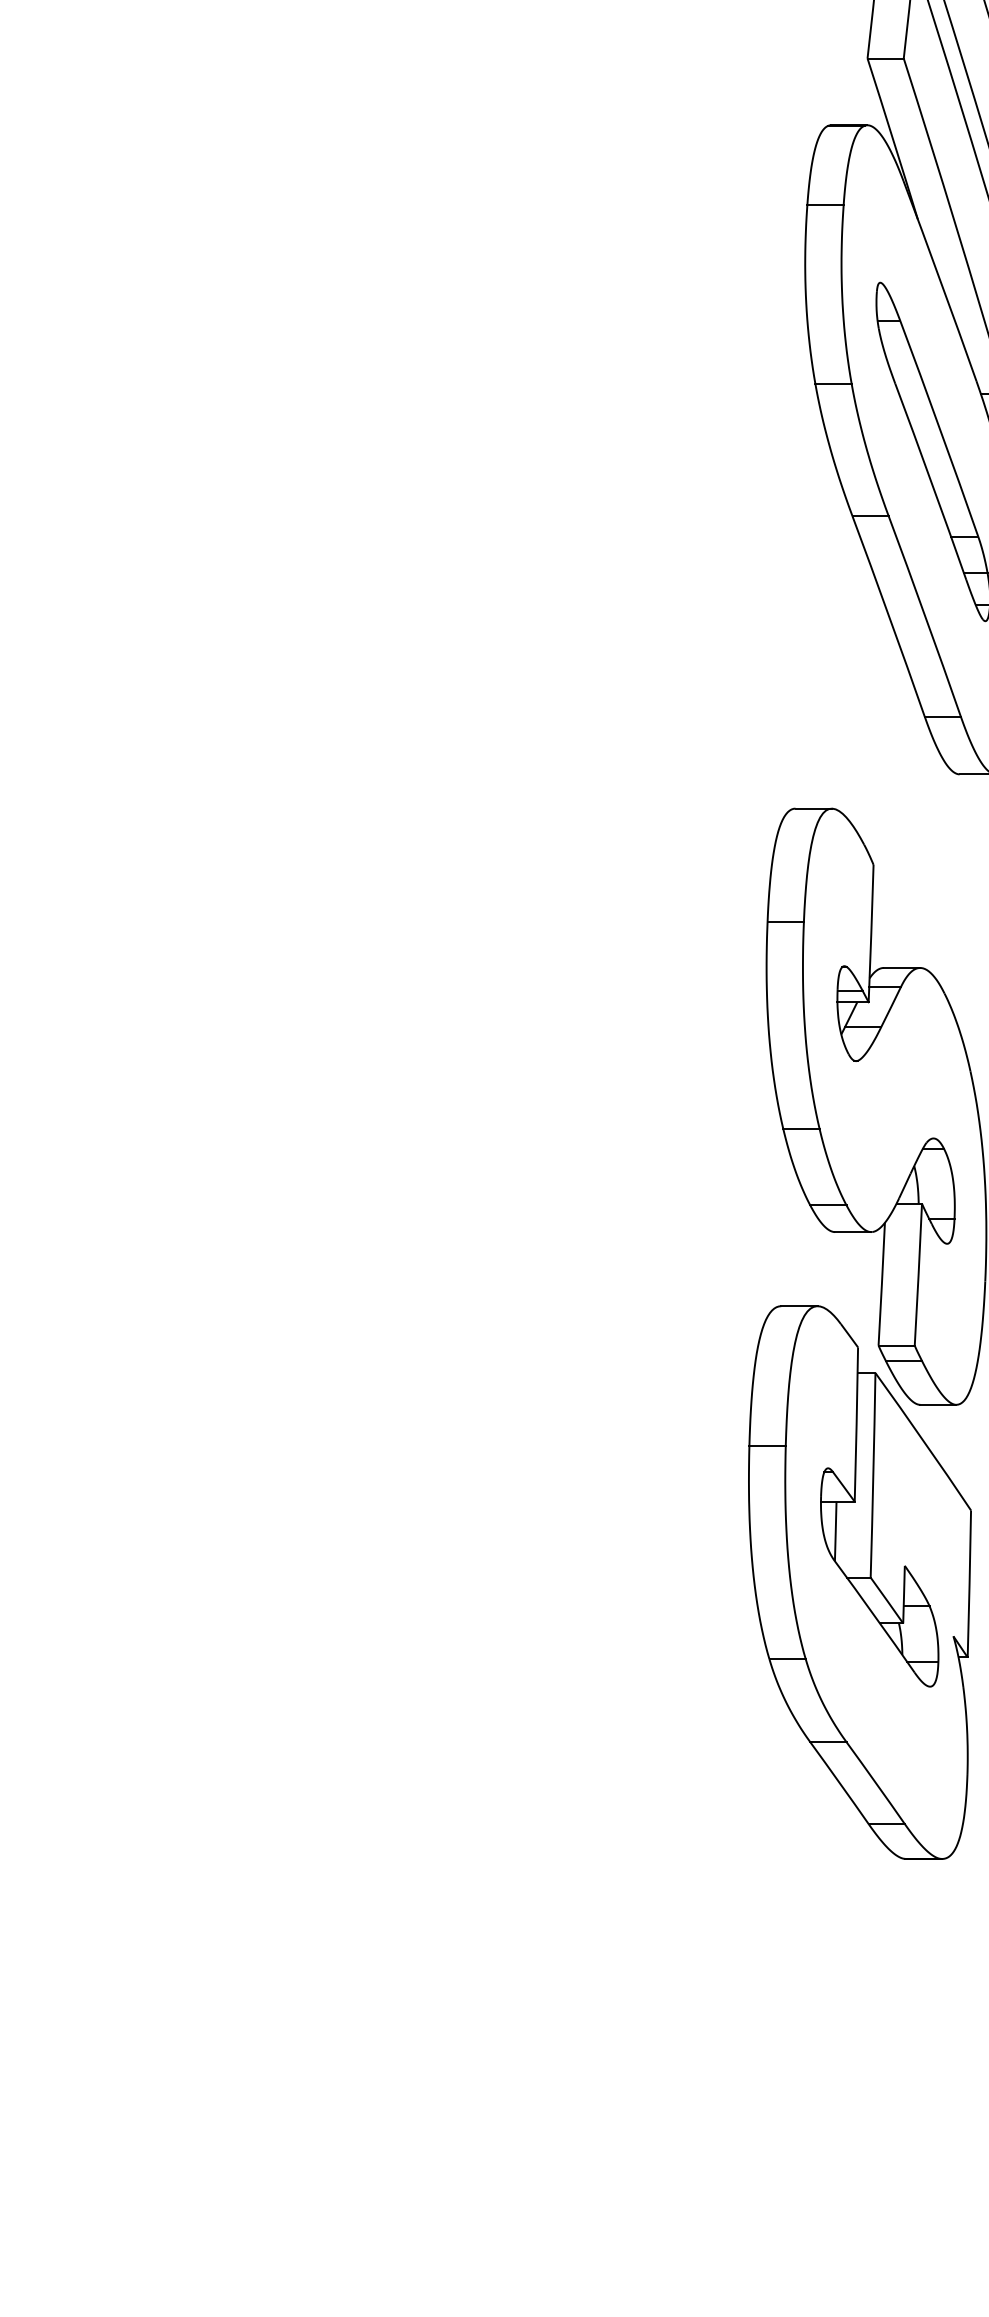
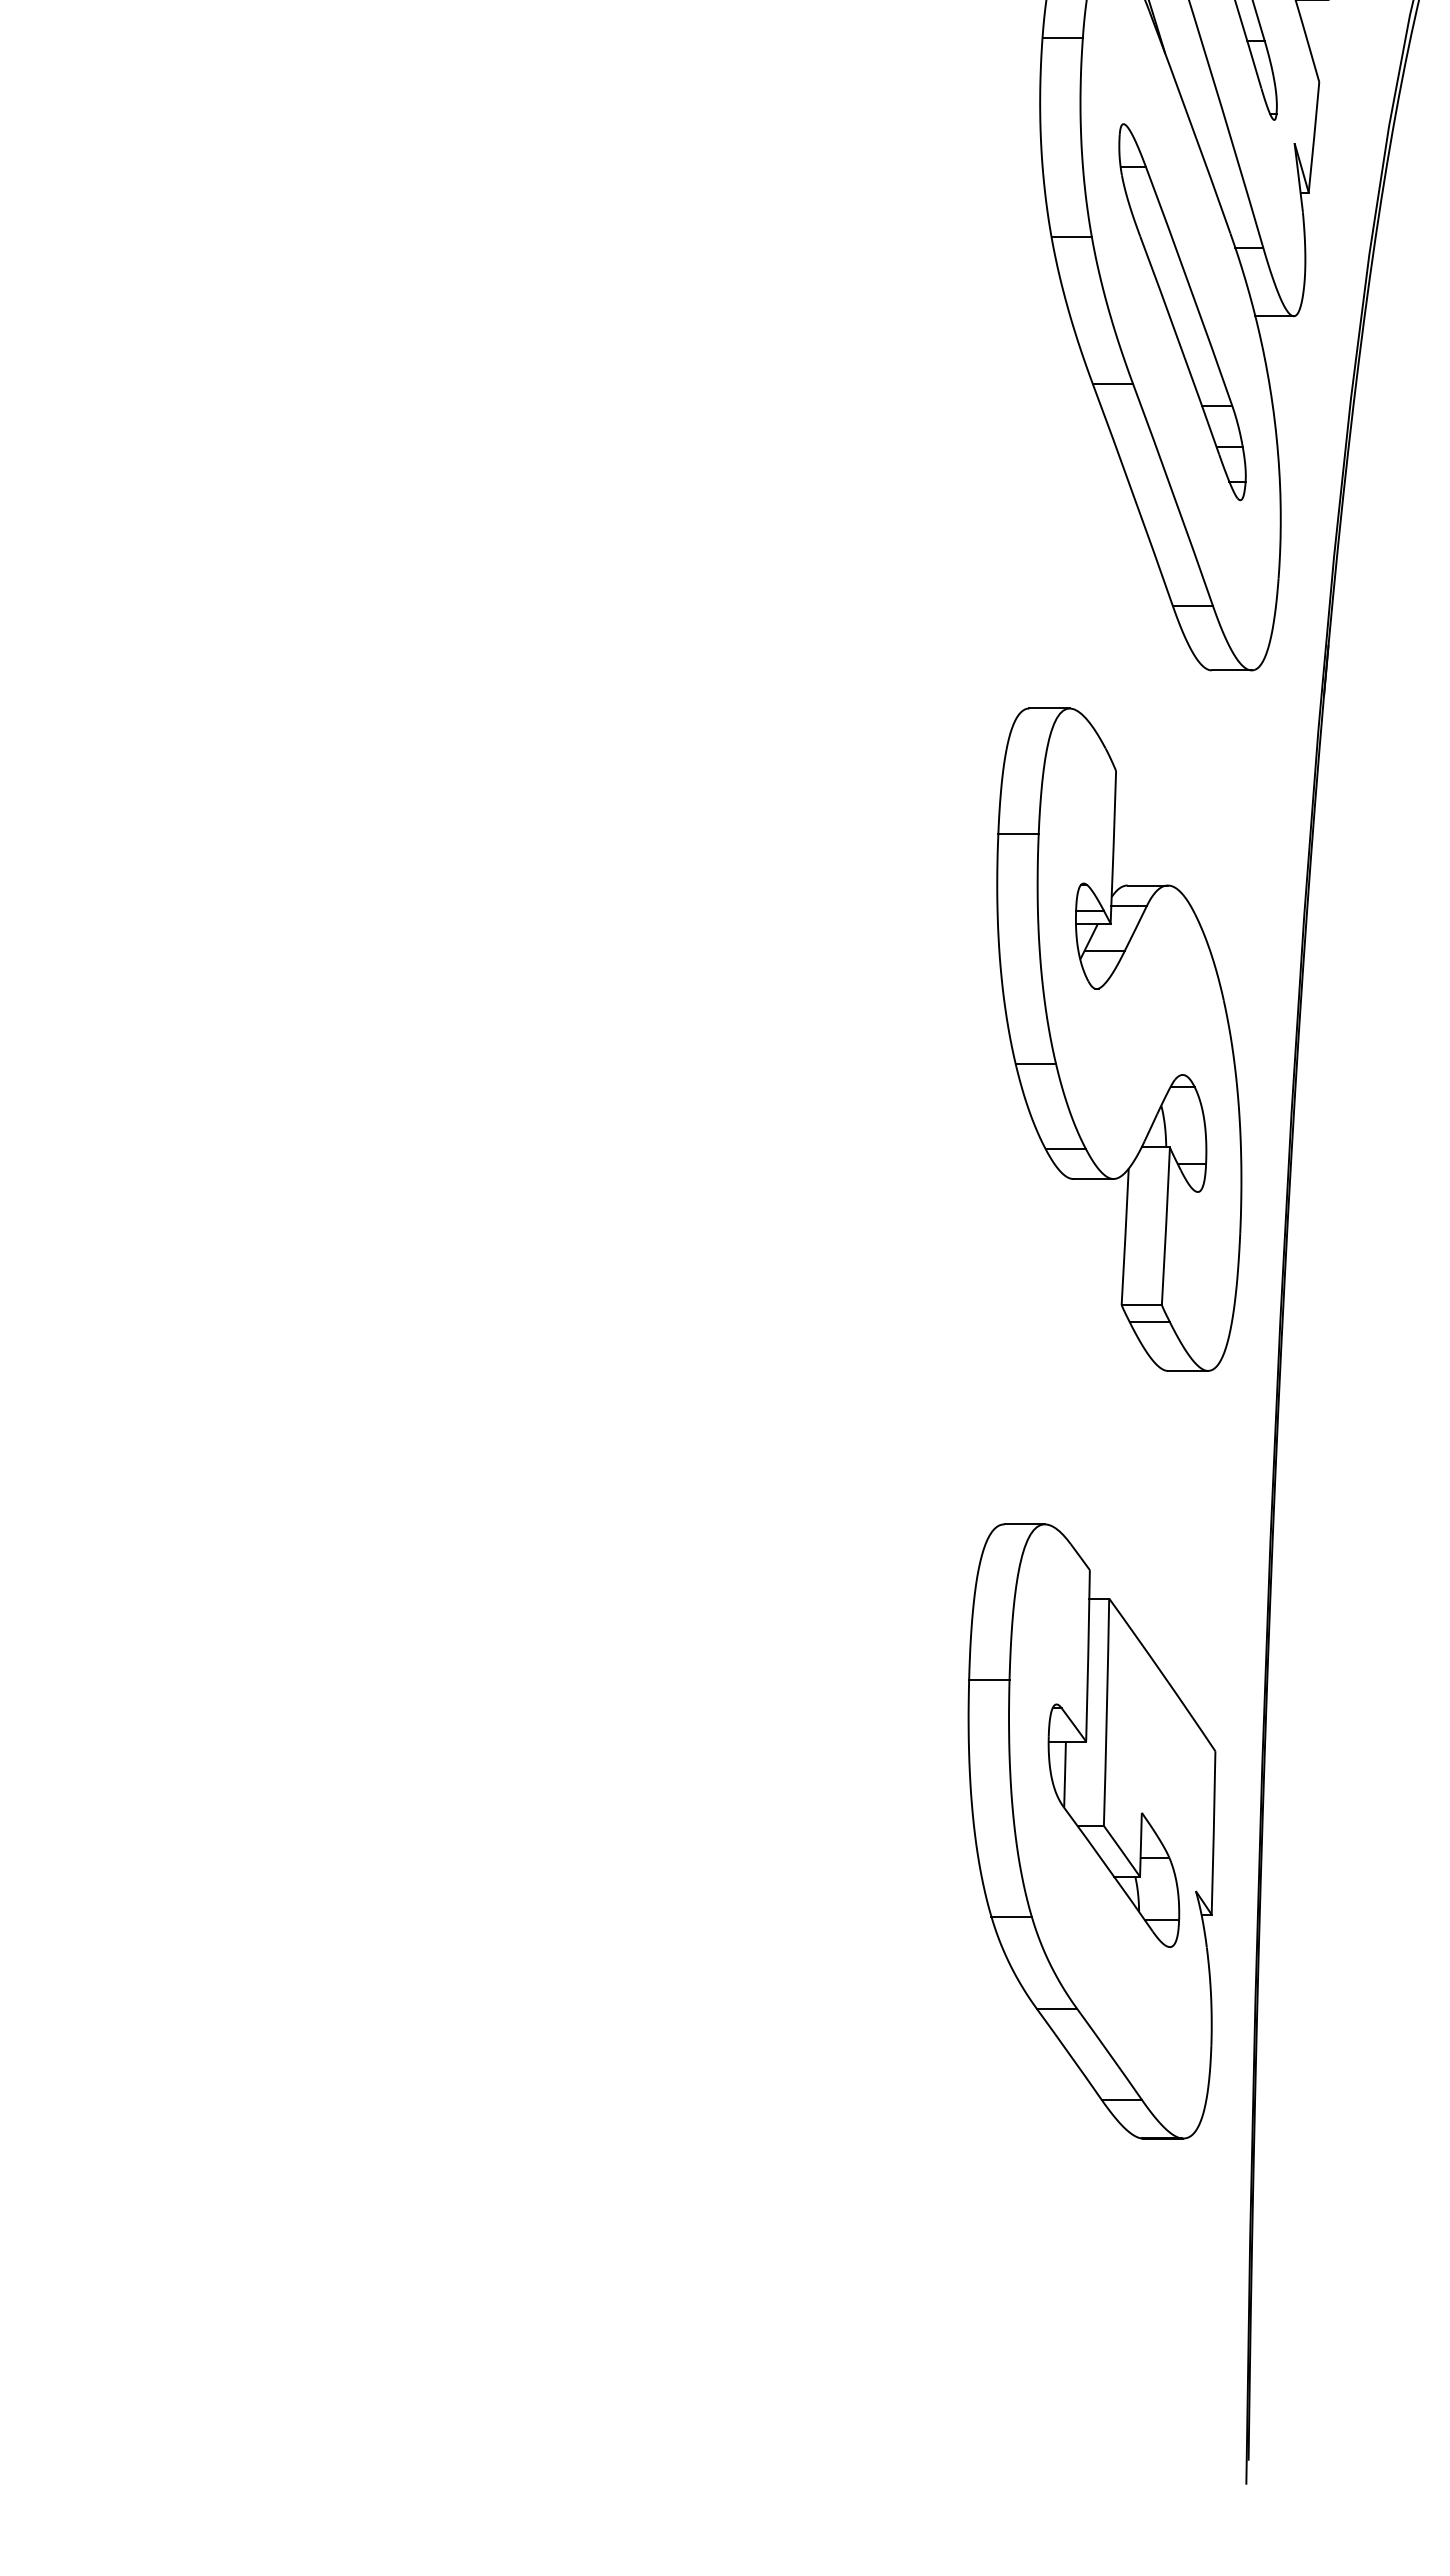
part: (859, 1582) -> (1091, 1831), moved

